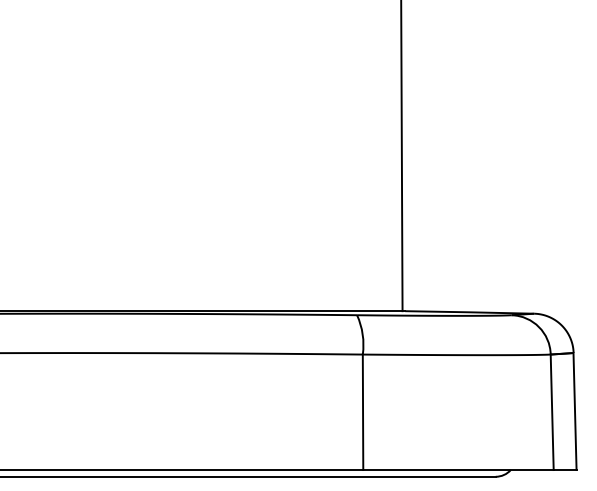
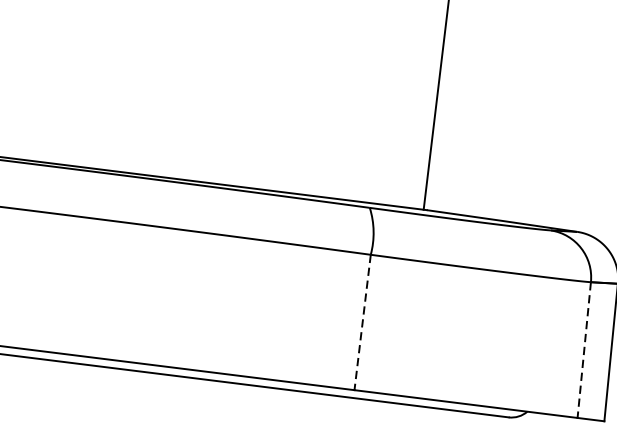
line: (363, 412) -> (363, 322), solid -> dashed
line: (552, 412) -> (584, 350), solid -> dashed

